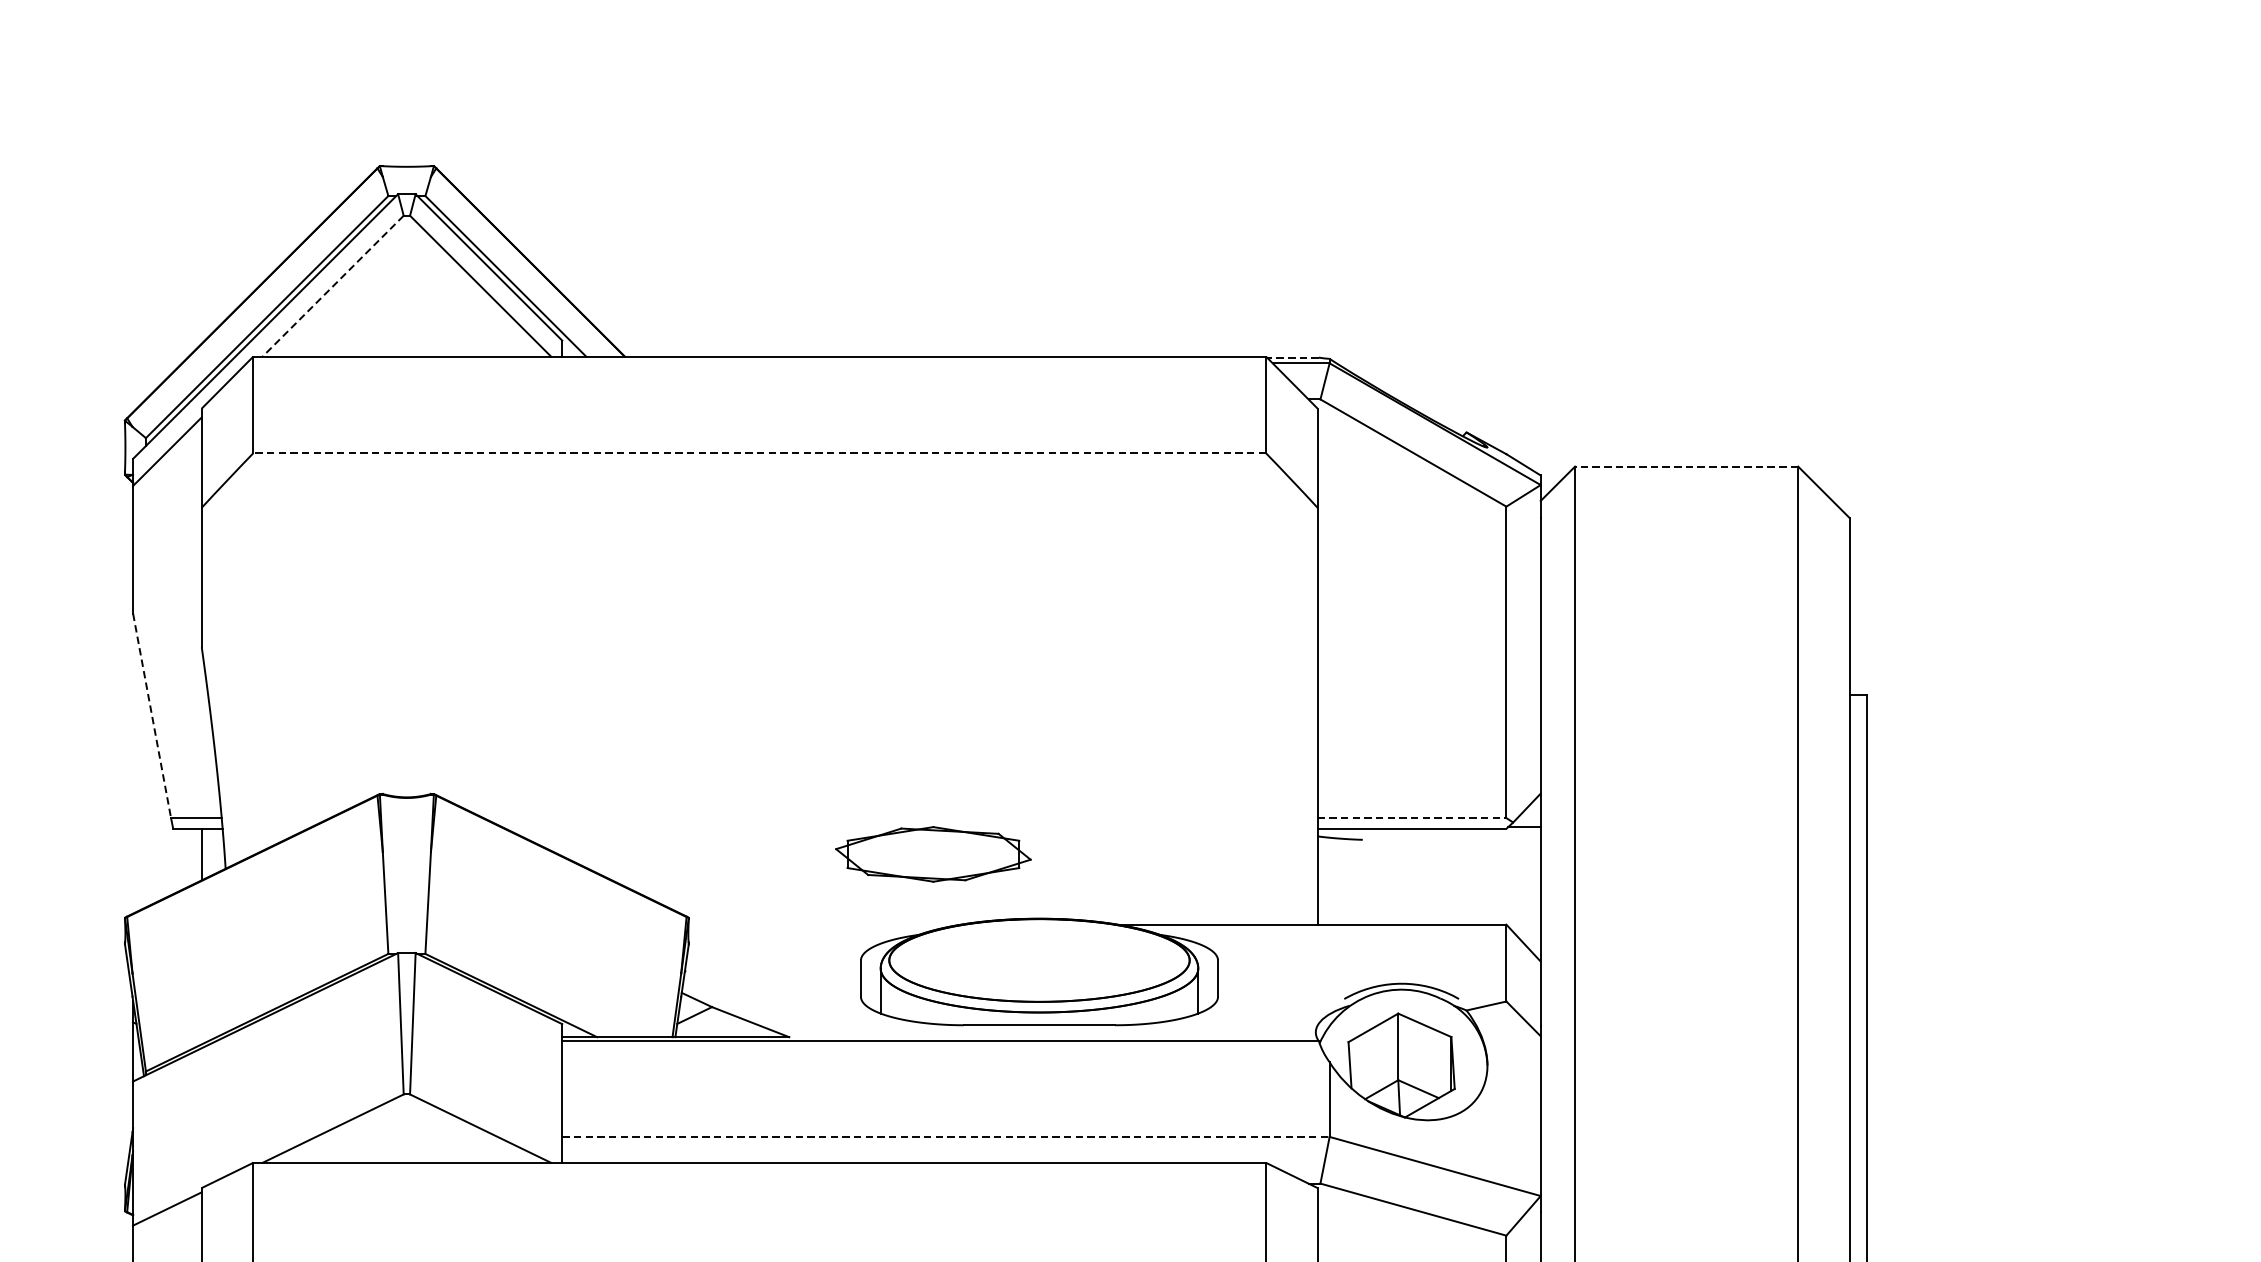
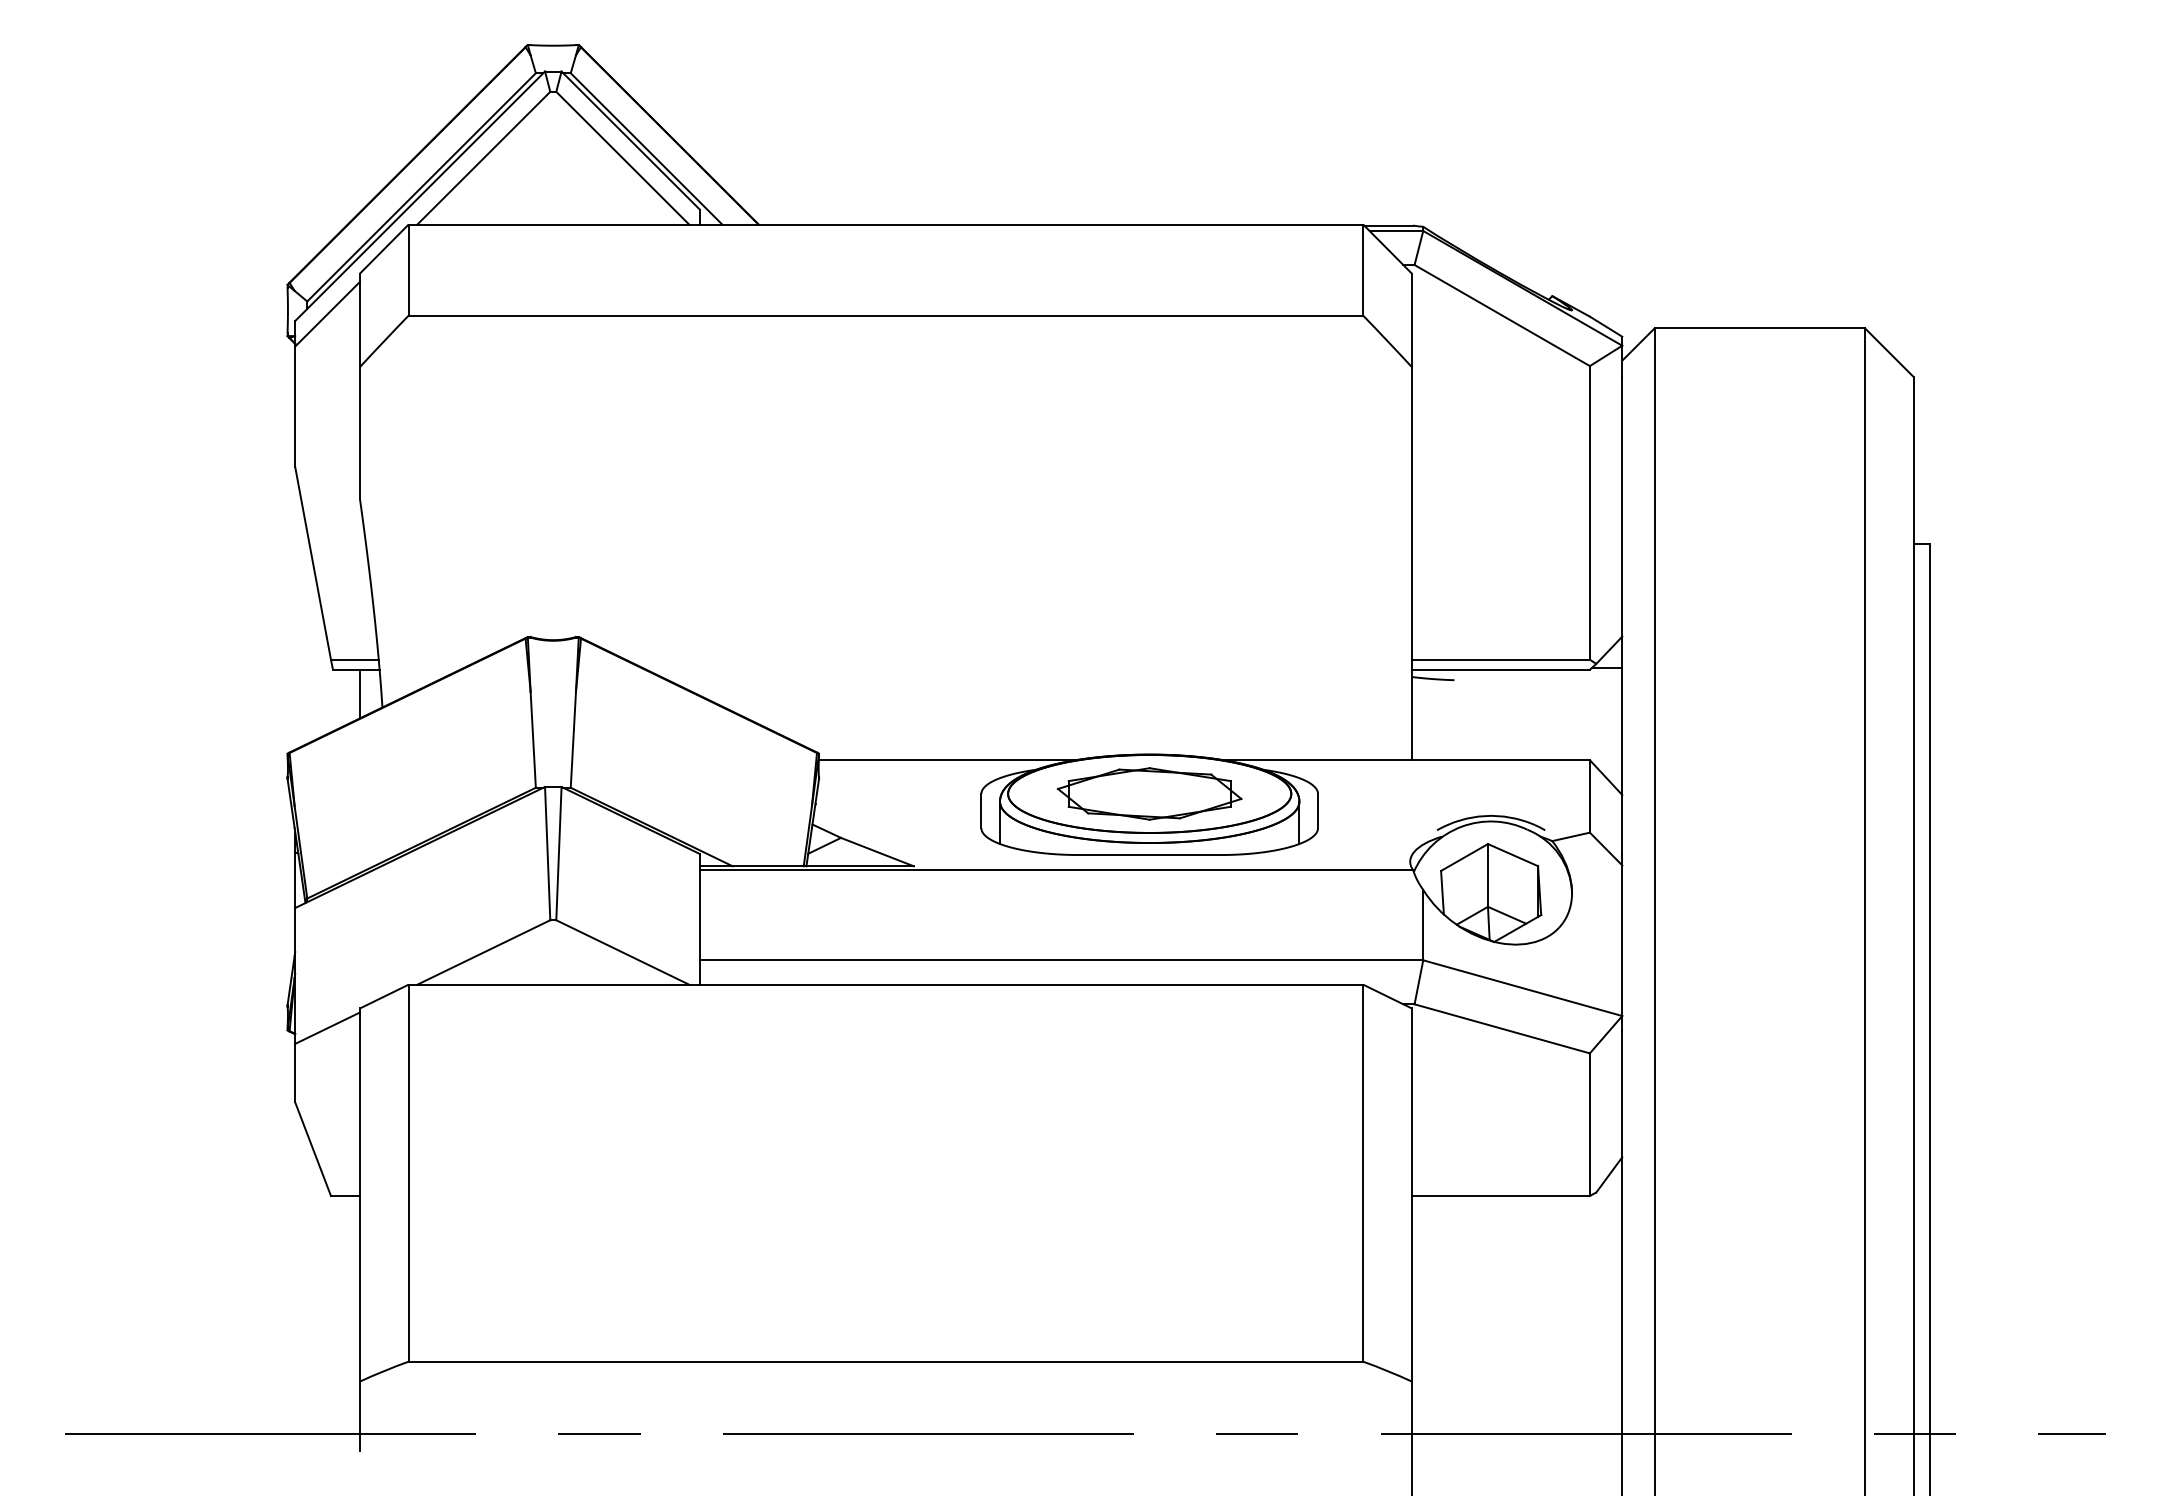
line: (332, 286) -> (483, 158), dashed -> solid
line: (1292, 357) -> (1388, 225), dashed -> solid
line: (759, 452) -> (885, 315), dashed -> solid
line: (1686, 466) -> (1759, 328), dashed -> solid
line: (152, 716) -> (313, 563), dashed -> solid
line: (1412, 817) -> (1501, 659), dashed -> solid
part: (933, 853) -> (1149, 793), moved
line: (825, 924) -> (947, 760), added
line: (945, 1137) -> (1061, 960), dashed -> solid

